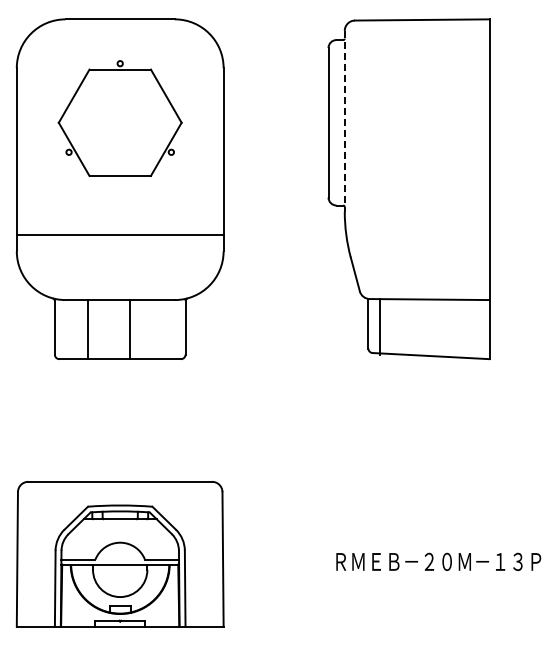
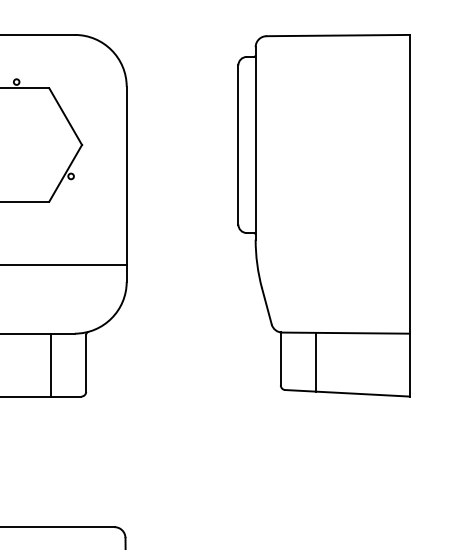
line: (344, 121) -> (255, 143), dashed -> solid
line: (380, 326) -> (316, 361), moved
line: (130, 329) -> (51, 365), moved

